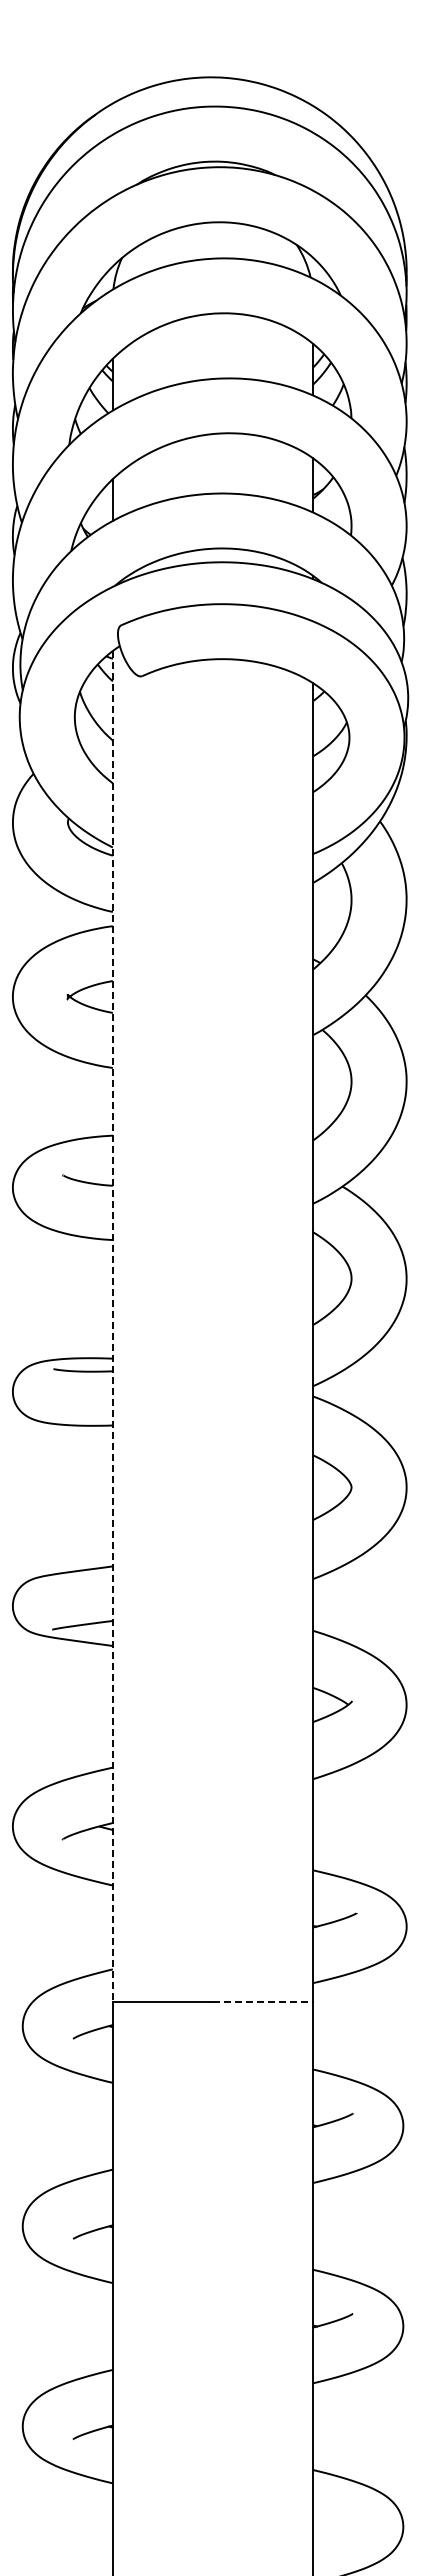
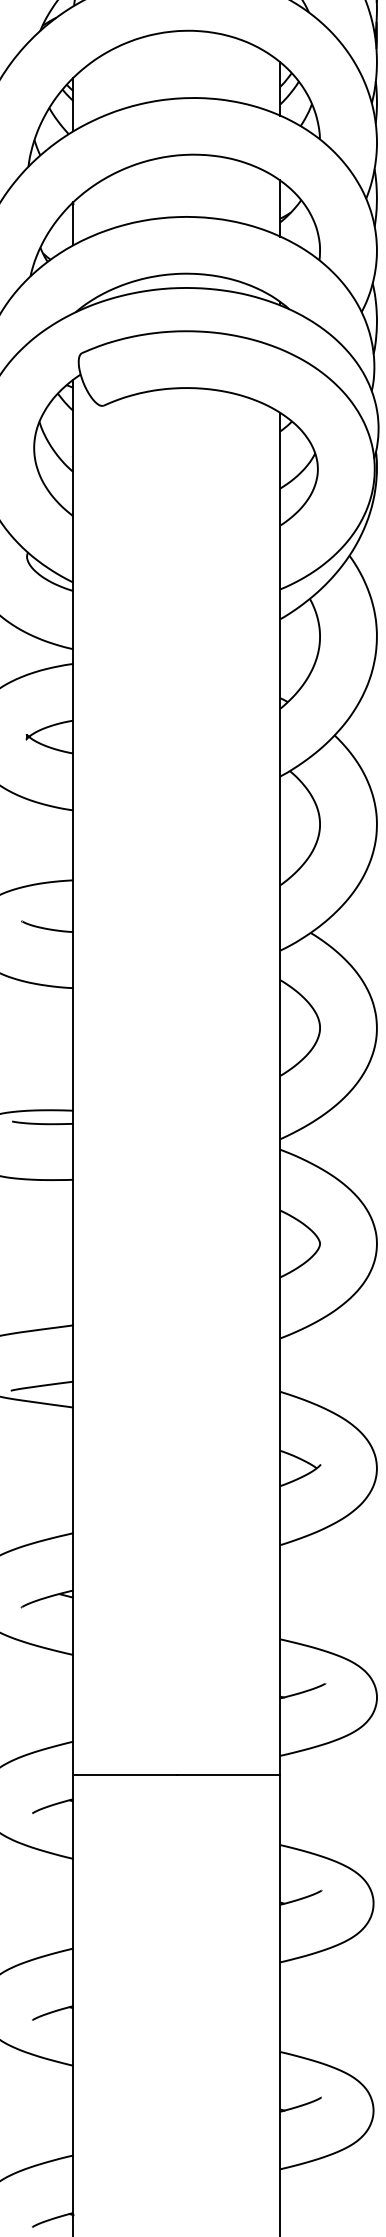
line: (112, 1326) -> (73, 1077), dashed -> solid
line: (263, 2002) -> (229, 1775), dashed -> solid

